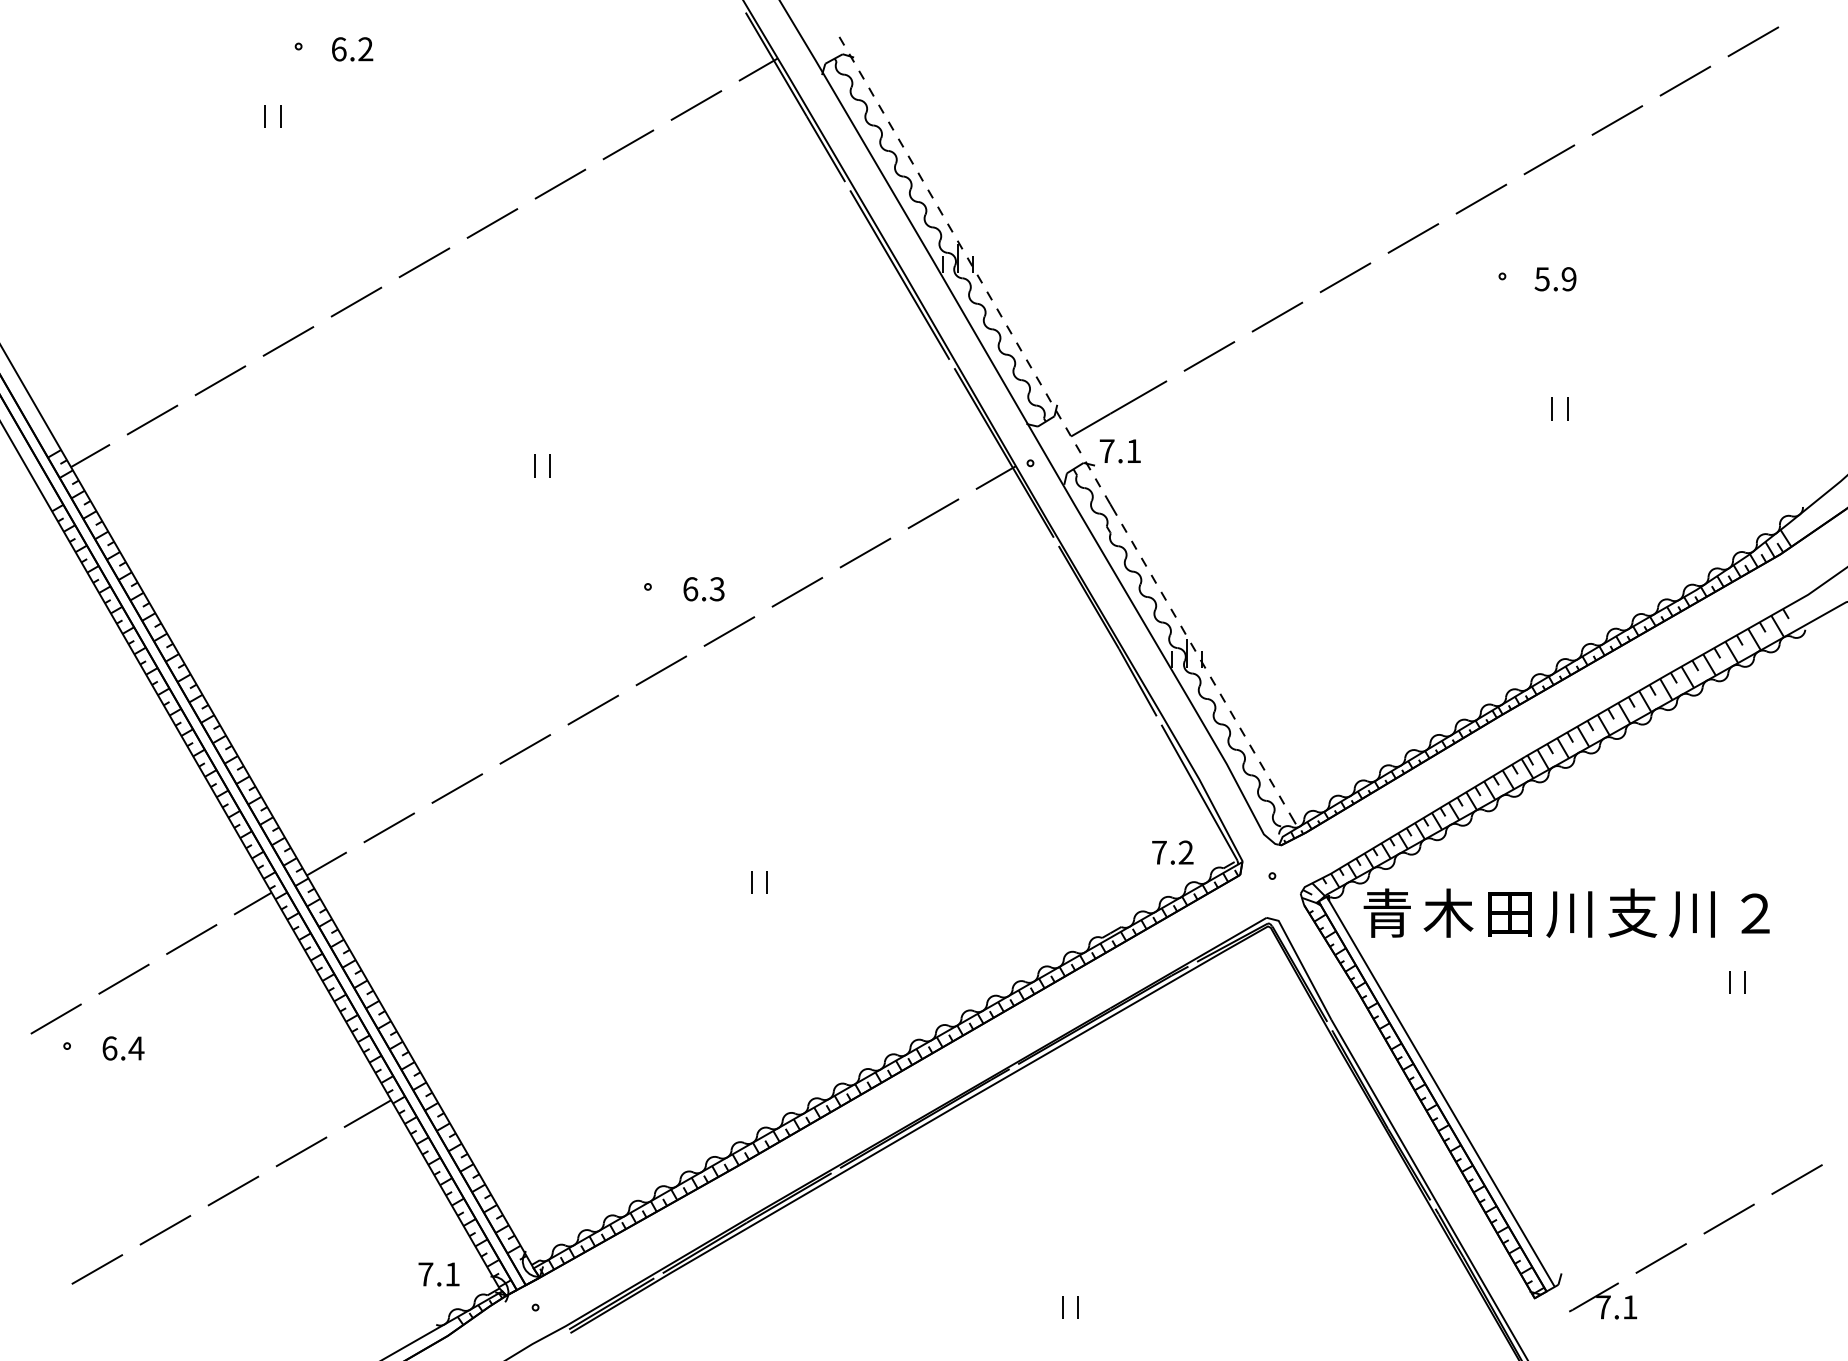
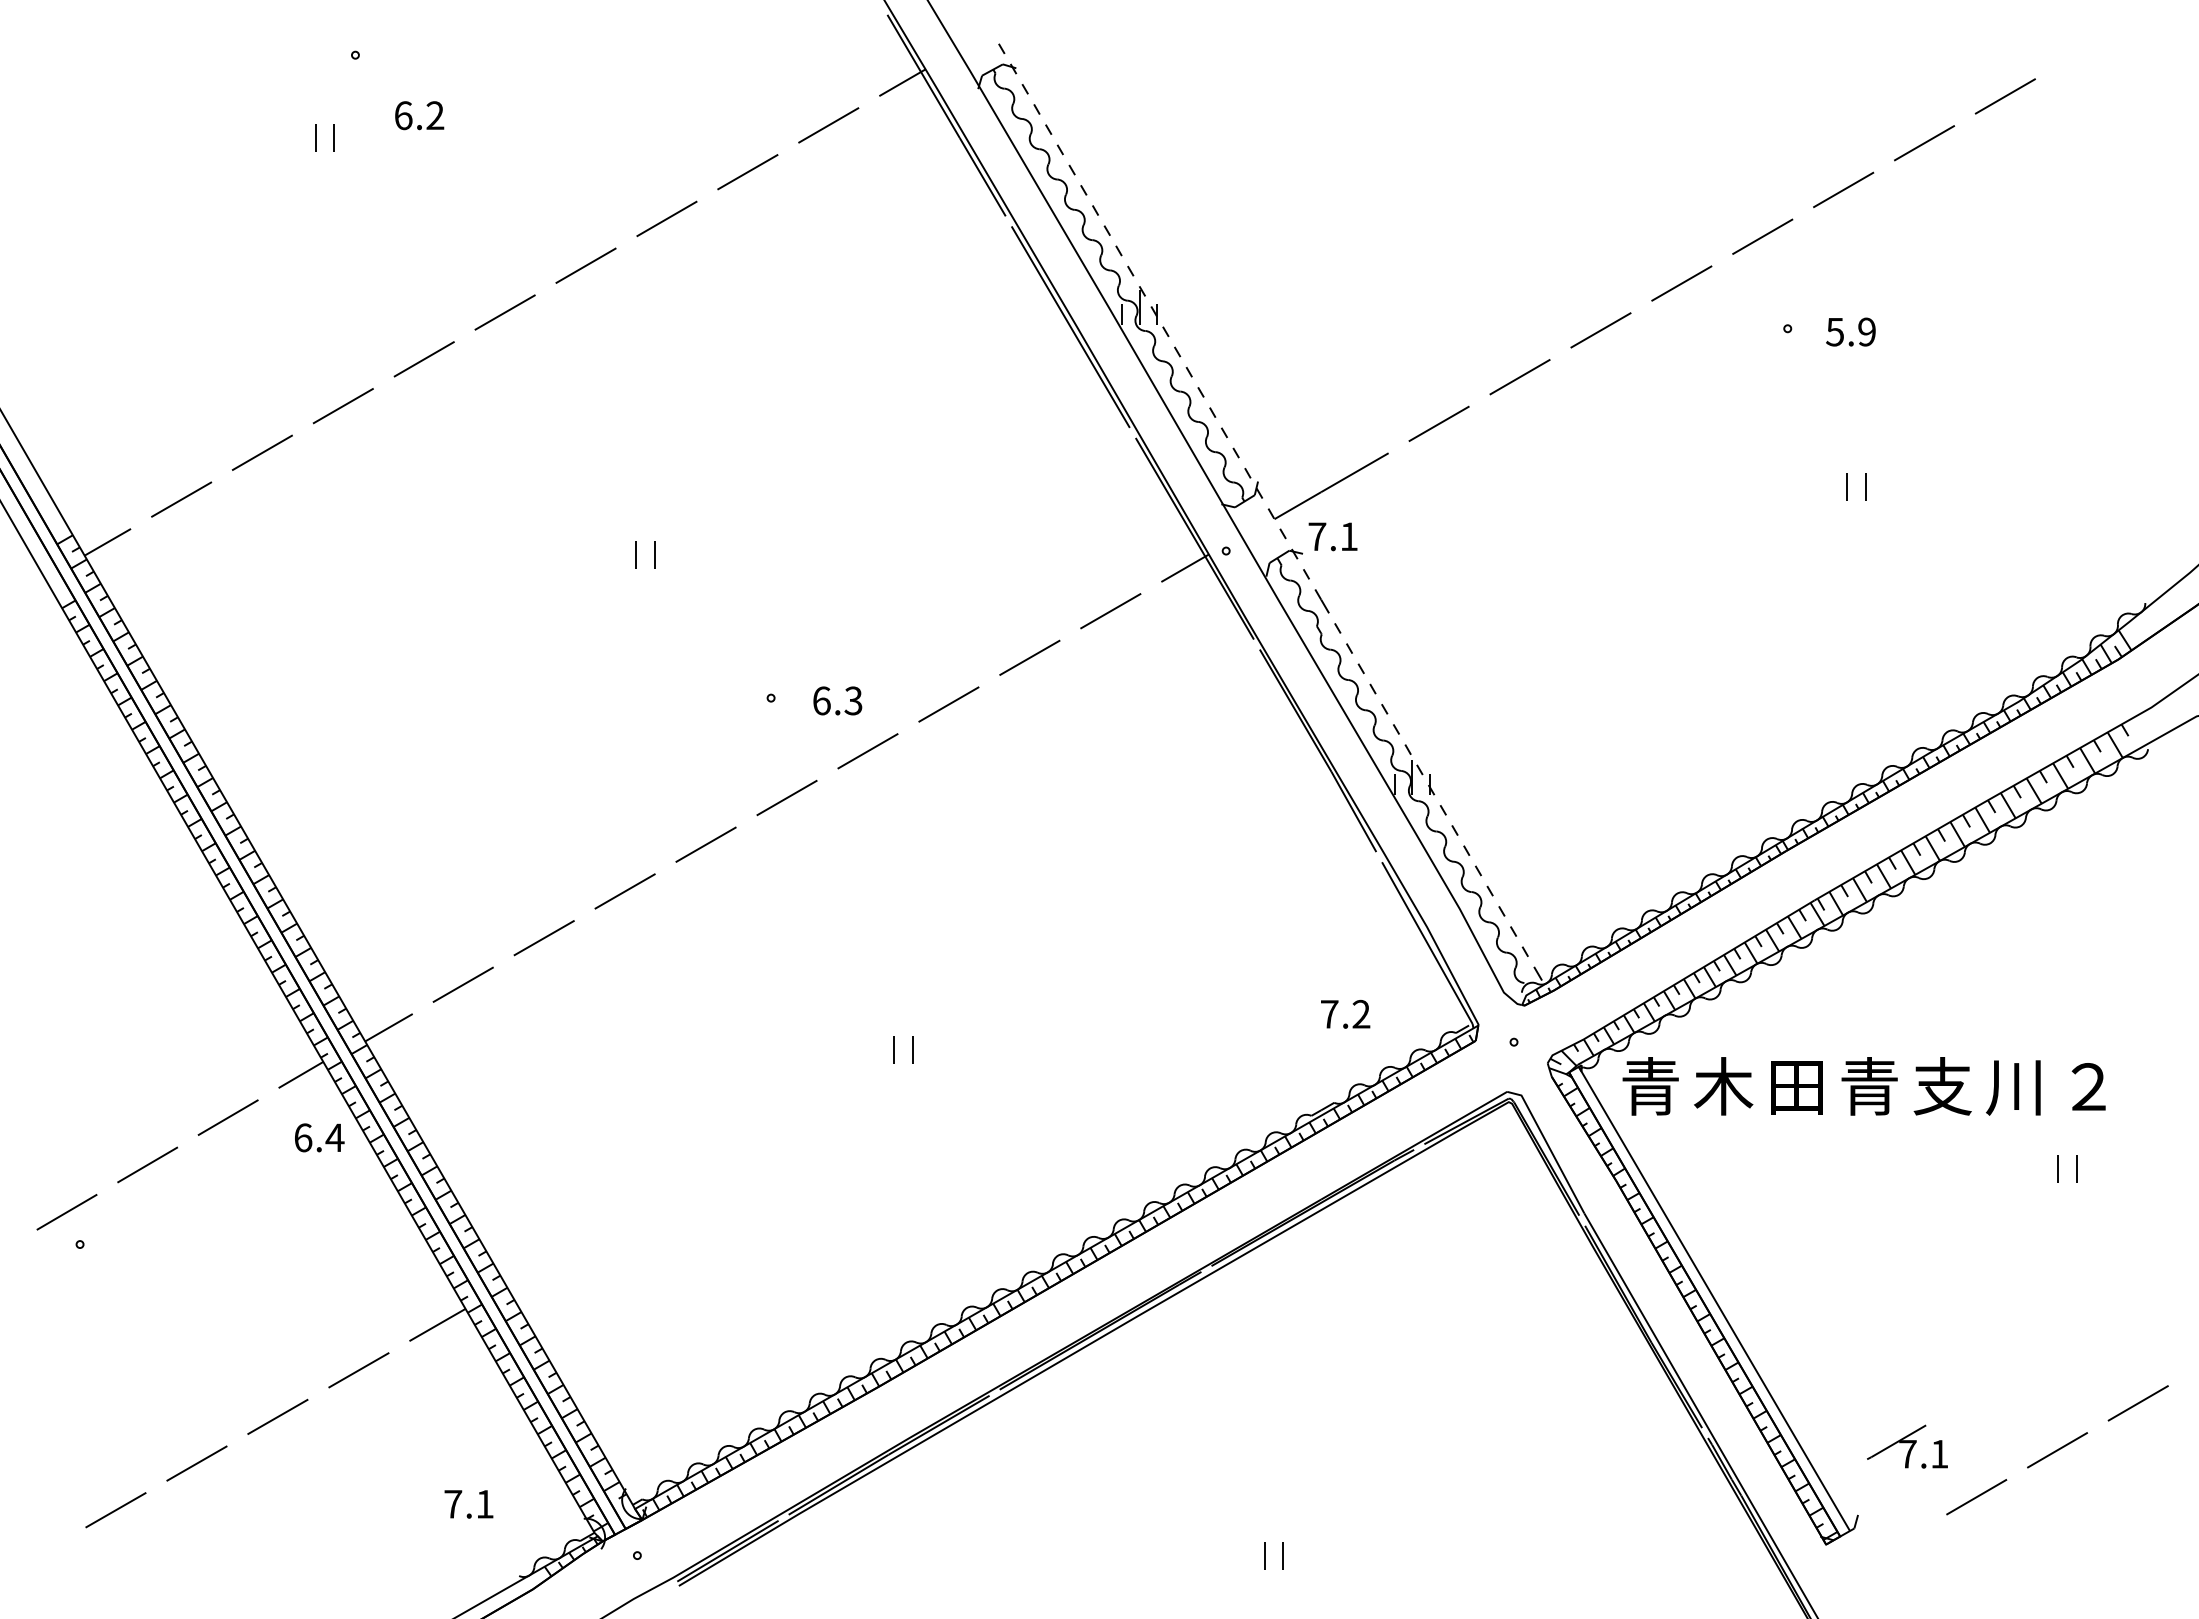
line: (1753, 41) -> (2086, 49), removed
text: (352, 49) -> (419, 115), moved
text: (1172, 852) -> (1345, 1014), moved
text: (1570, 912) -> (1868, 1085), 川 -> 青
text: (123, 1048) -> (319, 1137), moved
text: (438, 1274) -> (468, 1504), moved
part: (1602, 1300) -> (1906, 1446), moved

